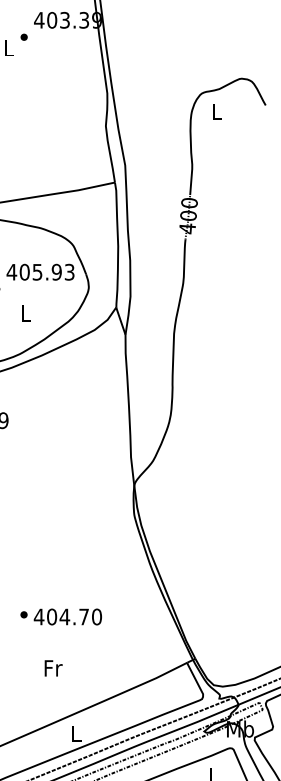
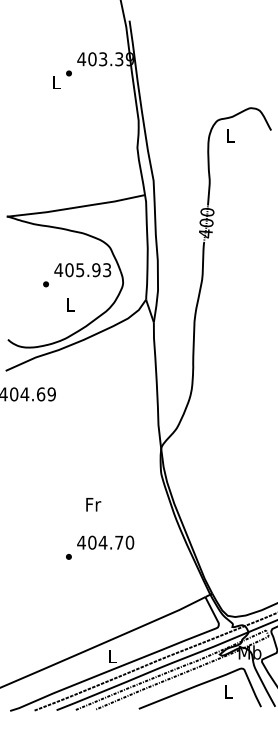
text: (67, 616) -> (105, 542), moved
text: (53, 668) -> (93, 504), moved

